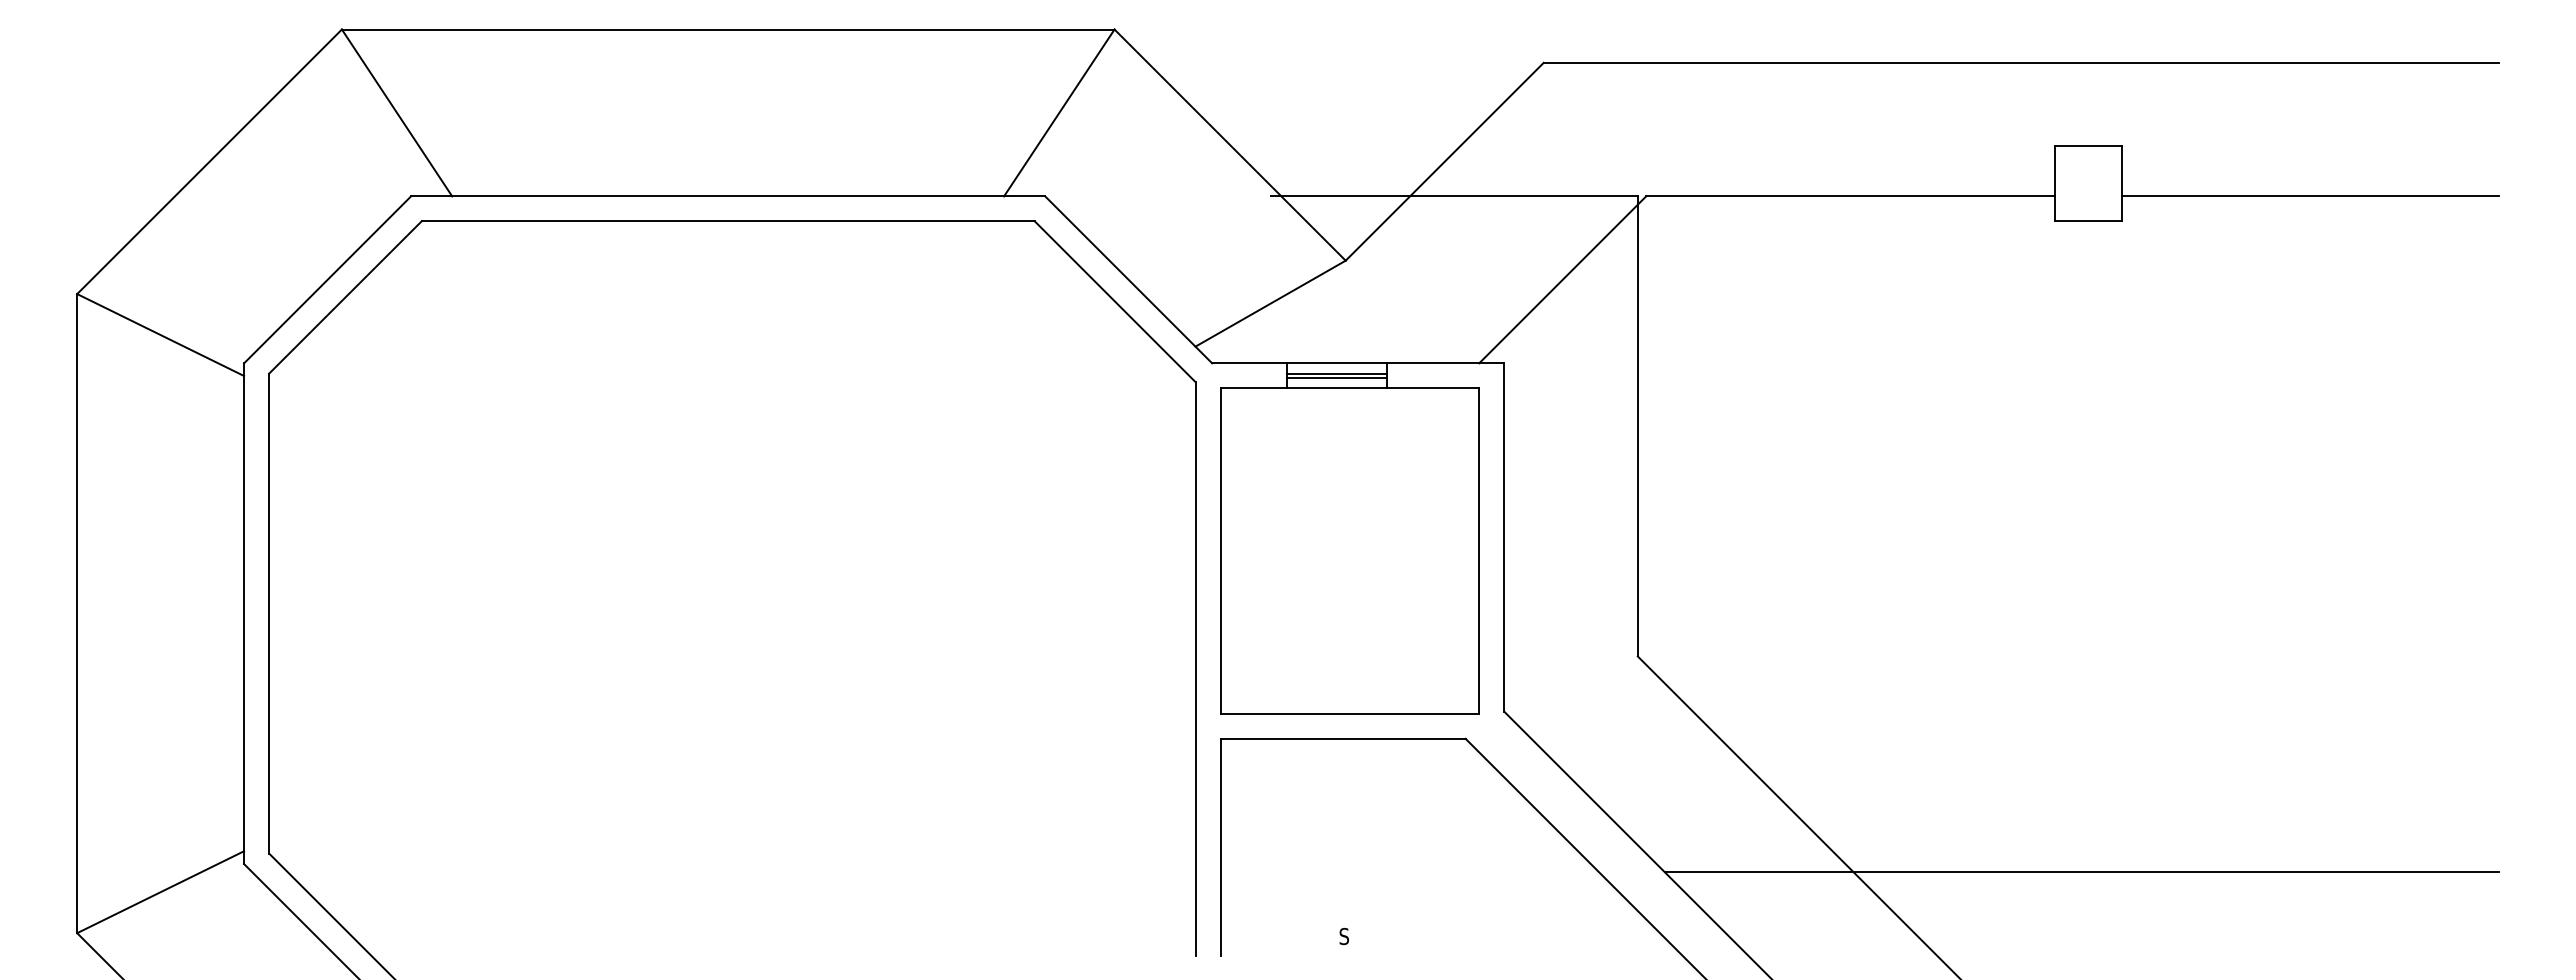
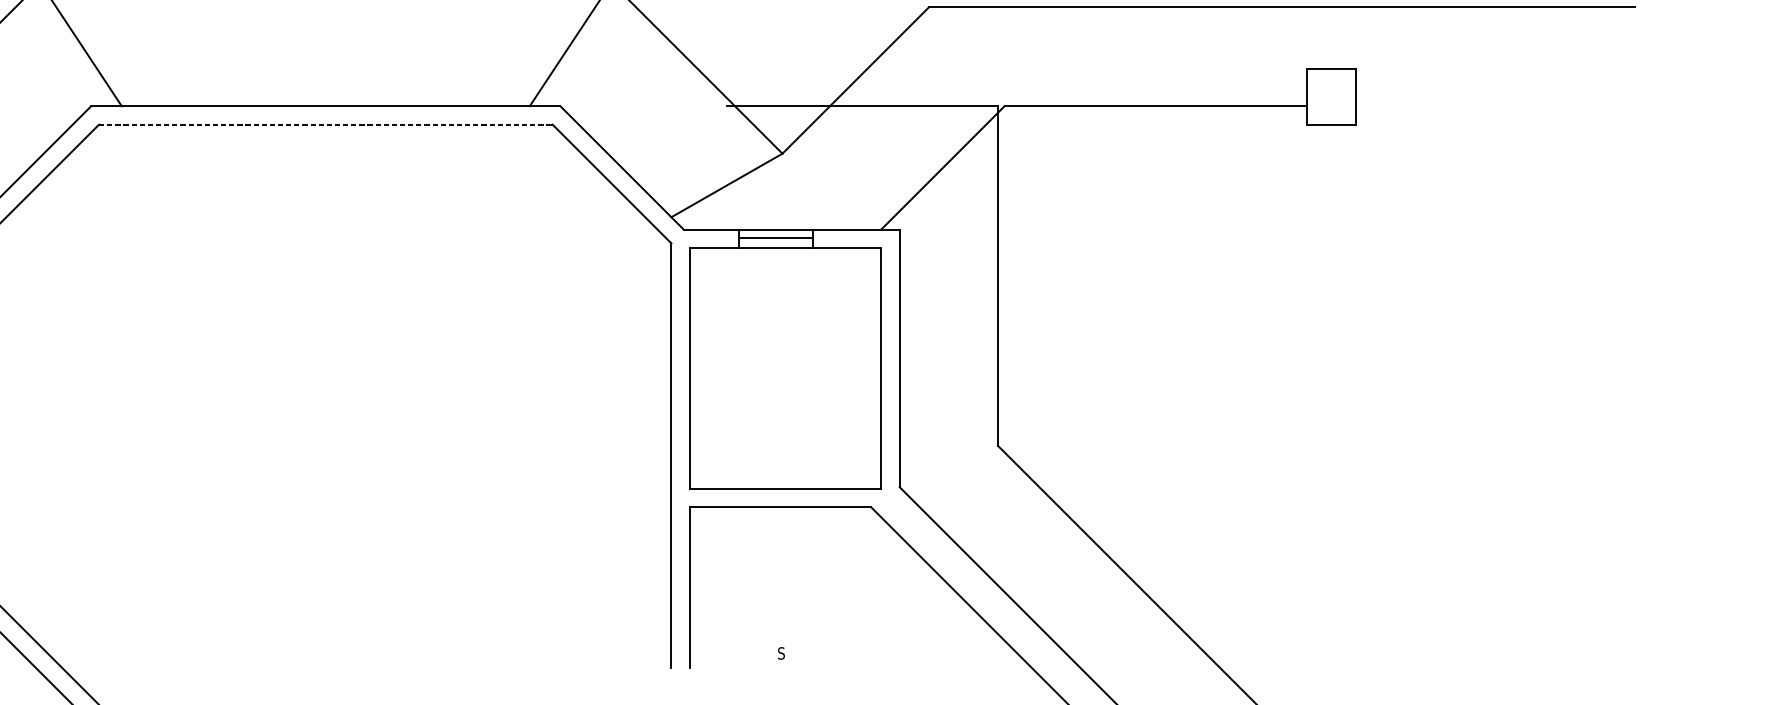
line: (2309, 196) -> (1495, 106), removed
line: (728, 221) -> (326, 124), solid -> dashed
line: (1337, 377) -> (776, 240), removed
line: (2081, 872) -> (1326, 606), removed

